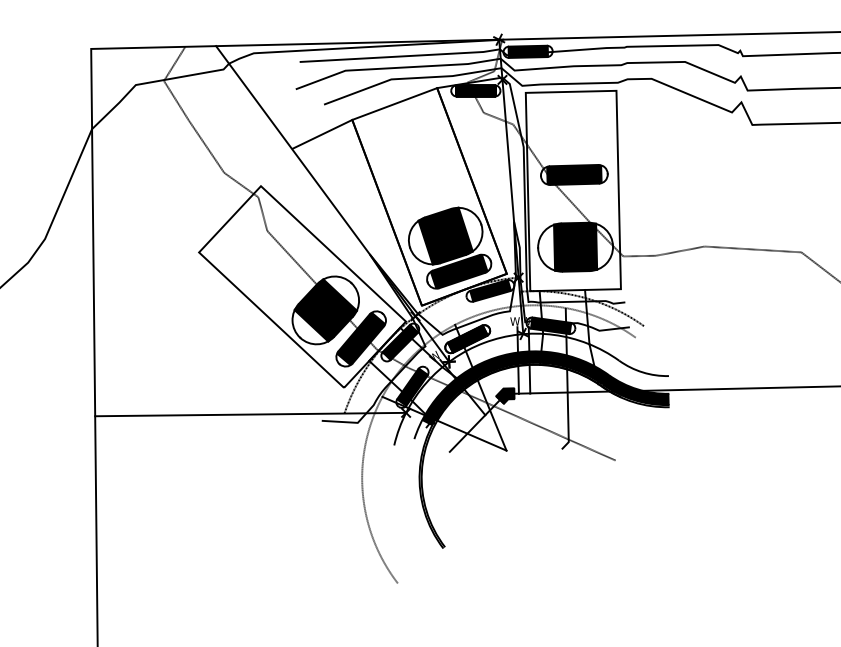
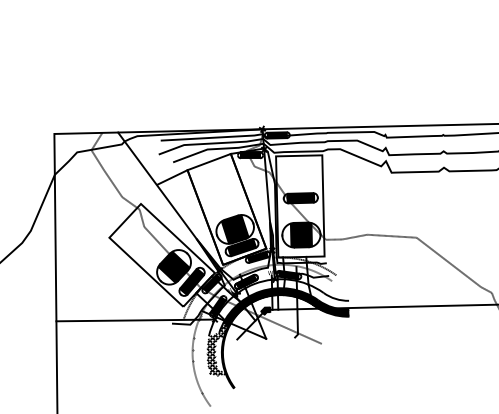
hatch: (410, 473) -> (217, 350), added

